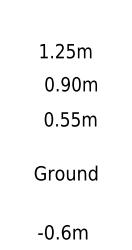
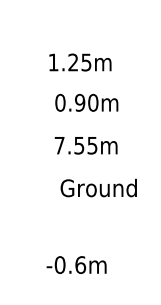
text: (48, 119) -> (59, 145), 0.55m -> 7.55m
text: (65, 172) -> (98, 187), moved
text: (62, 232) -> (76, 265), moved

